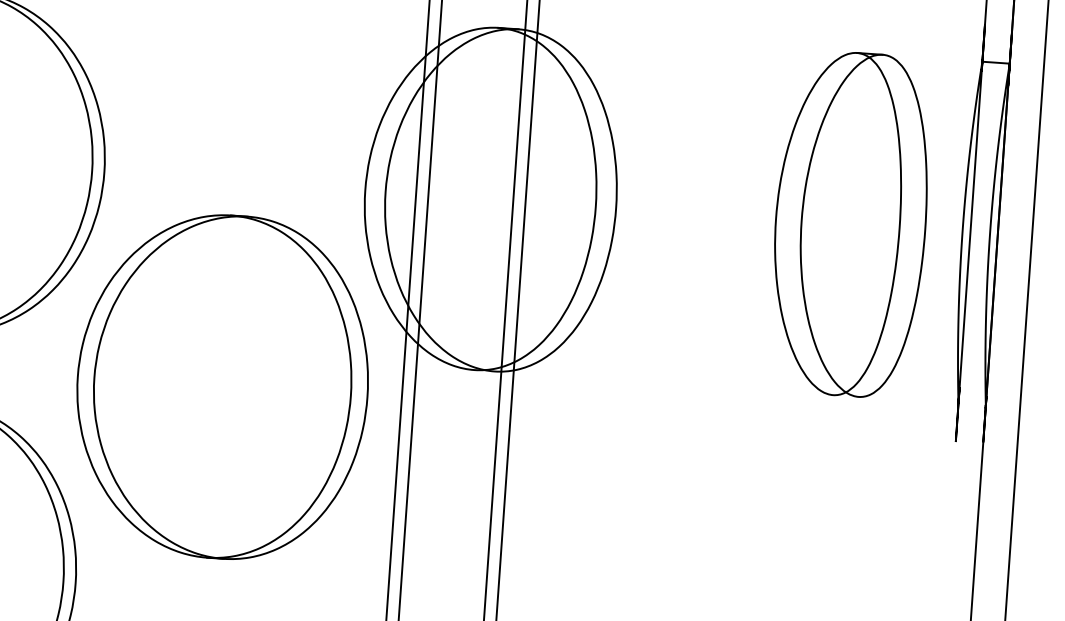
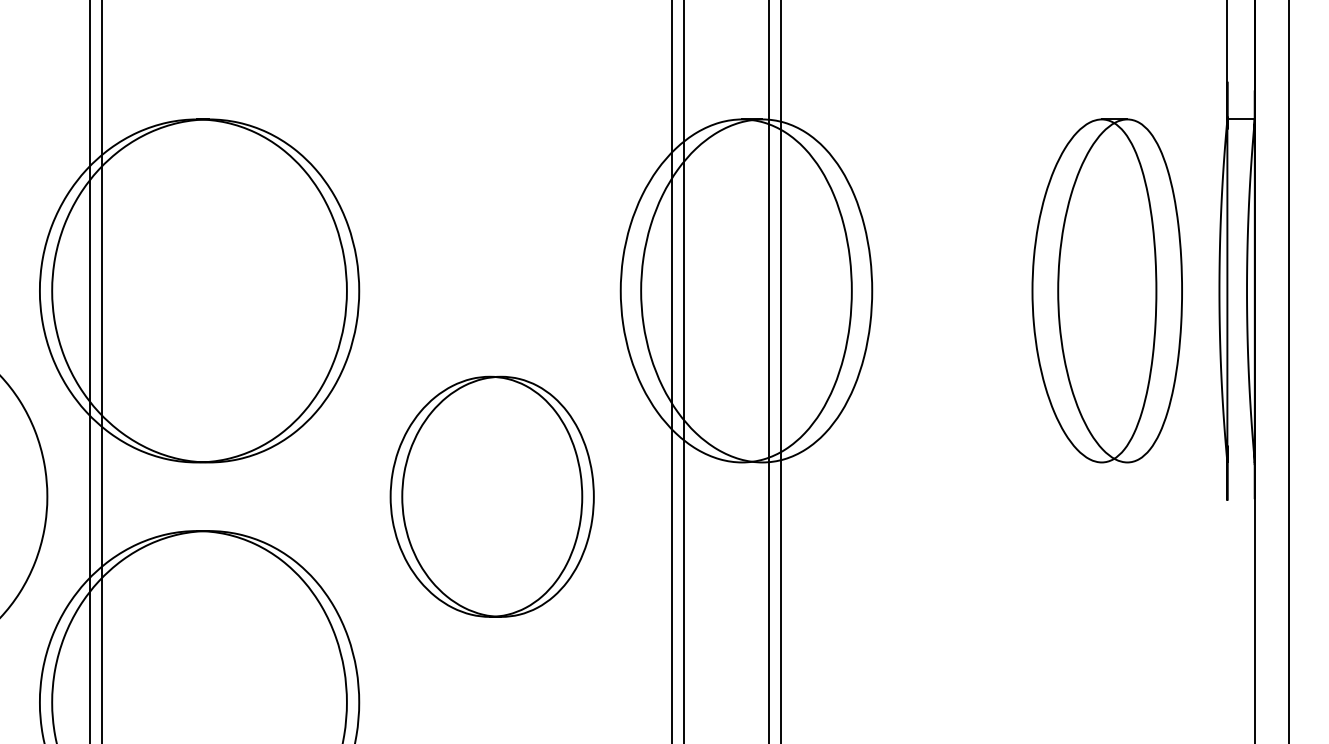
part: (223, 386) -> (492, 496), size x0.7

